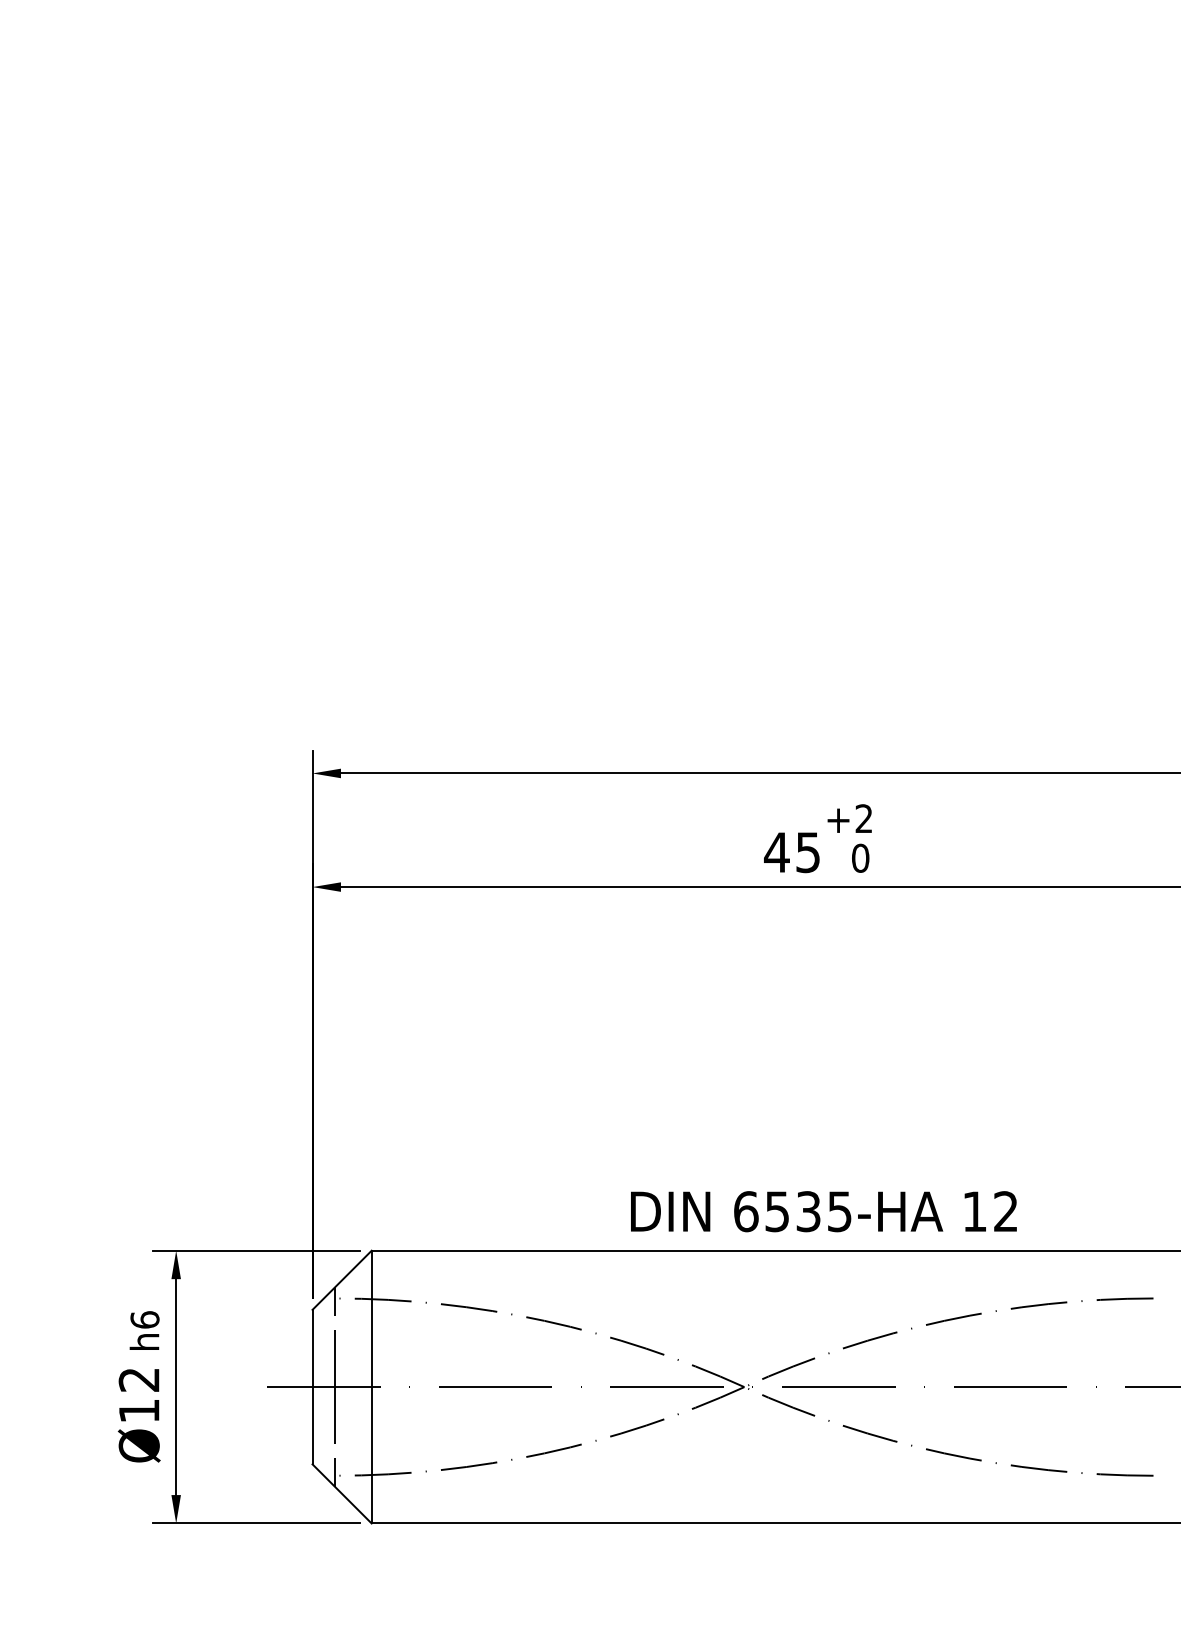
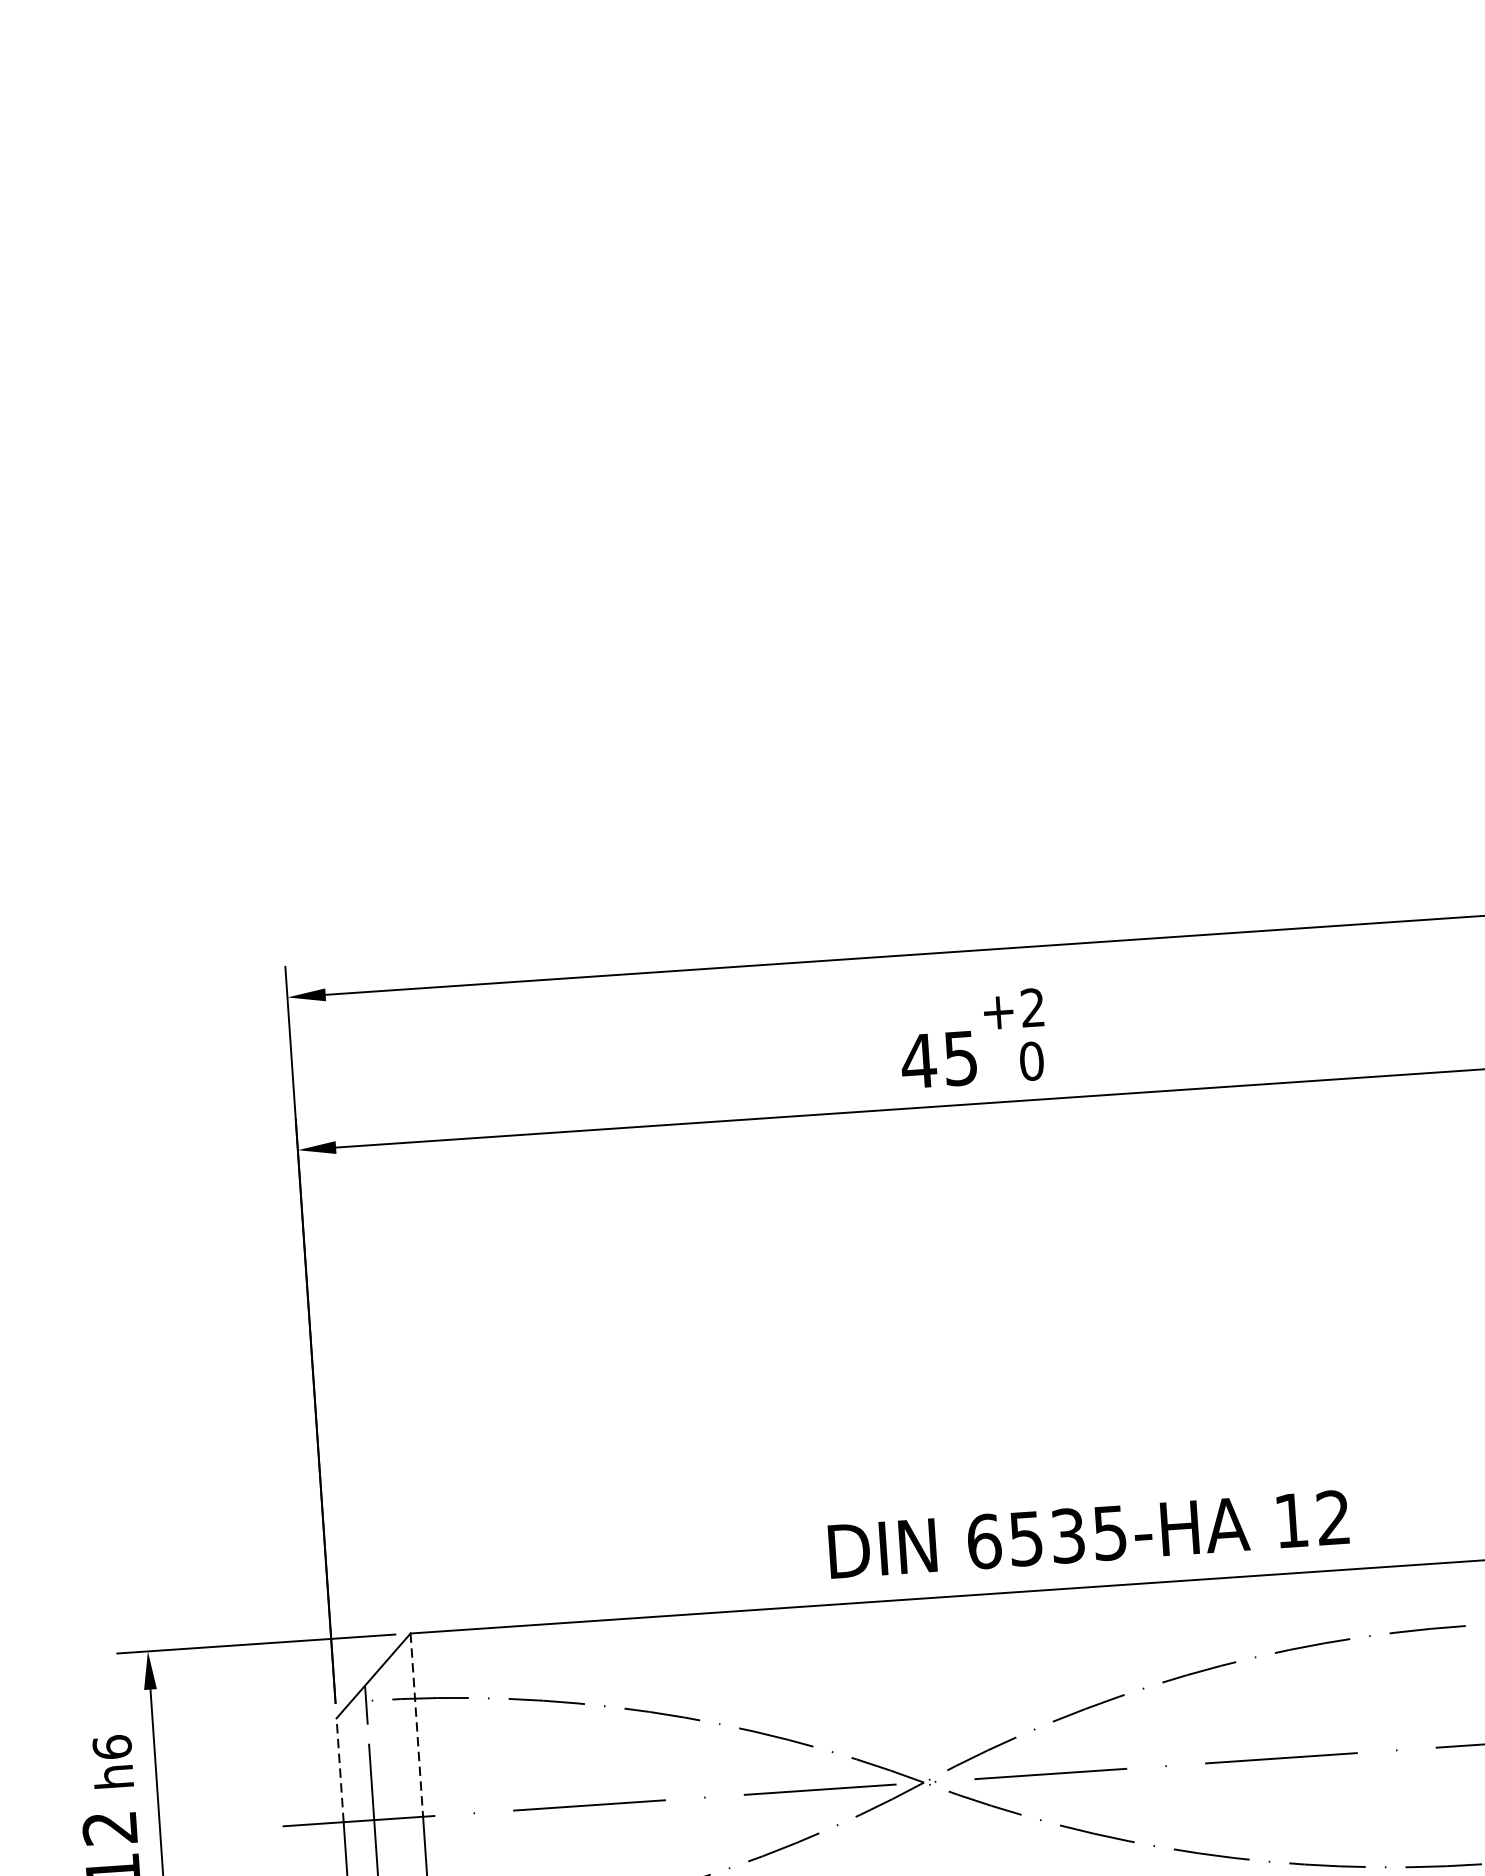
text: (823, 1211) -> (1088, 1534), moved
line: (371, 1319) -> (416, 1725), solid -> dashed
line: (312, 1348) -> (340, 1770), solid -> dashed

